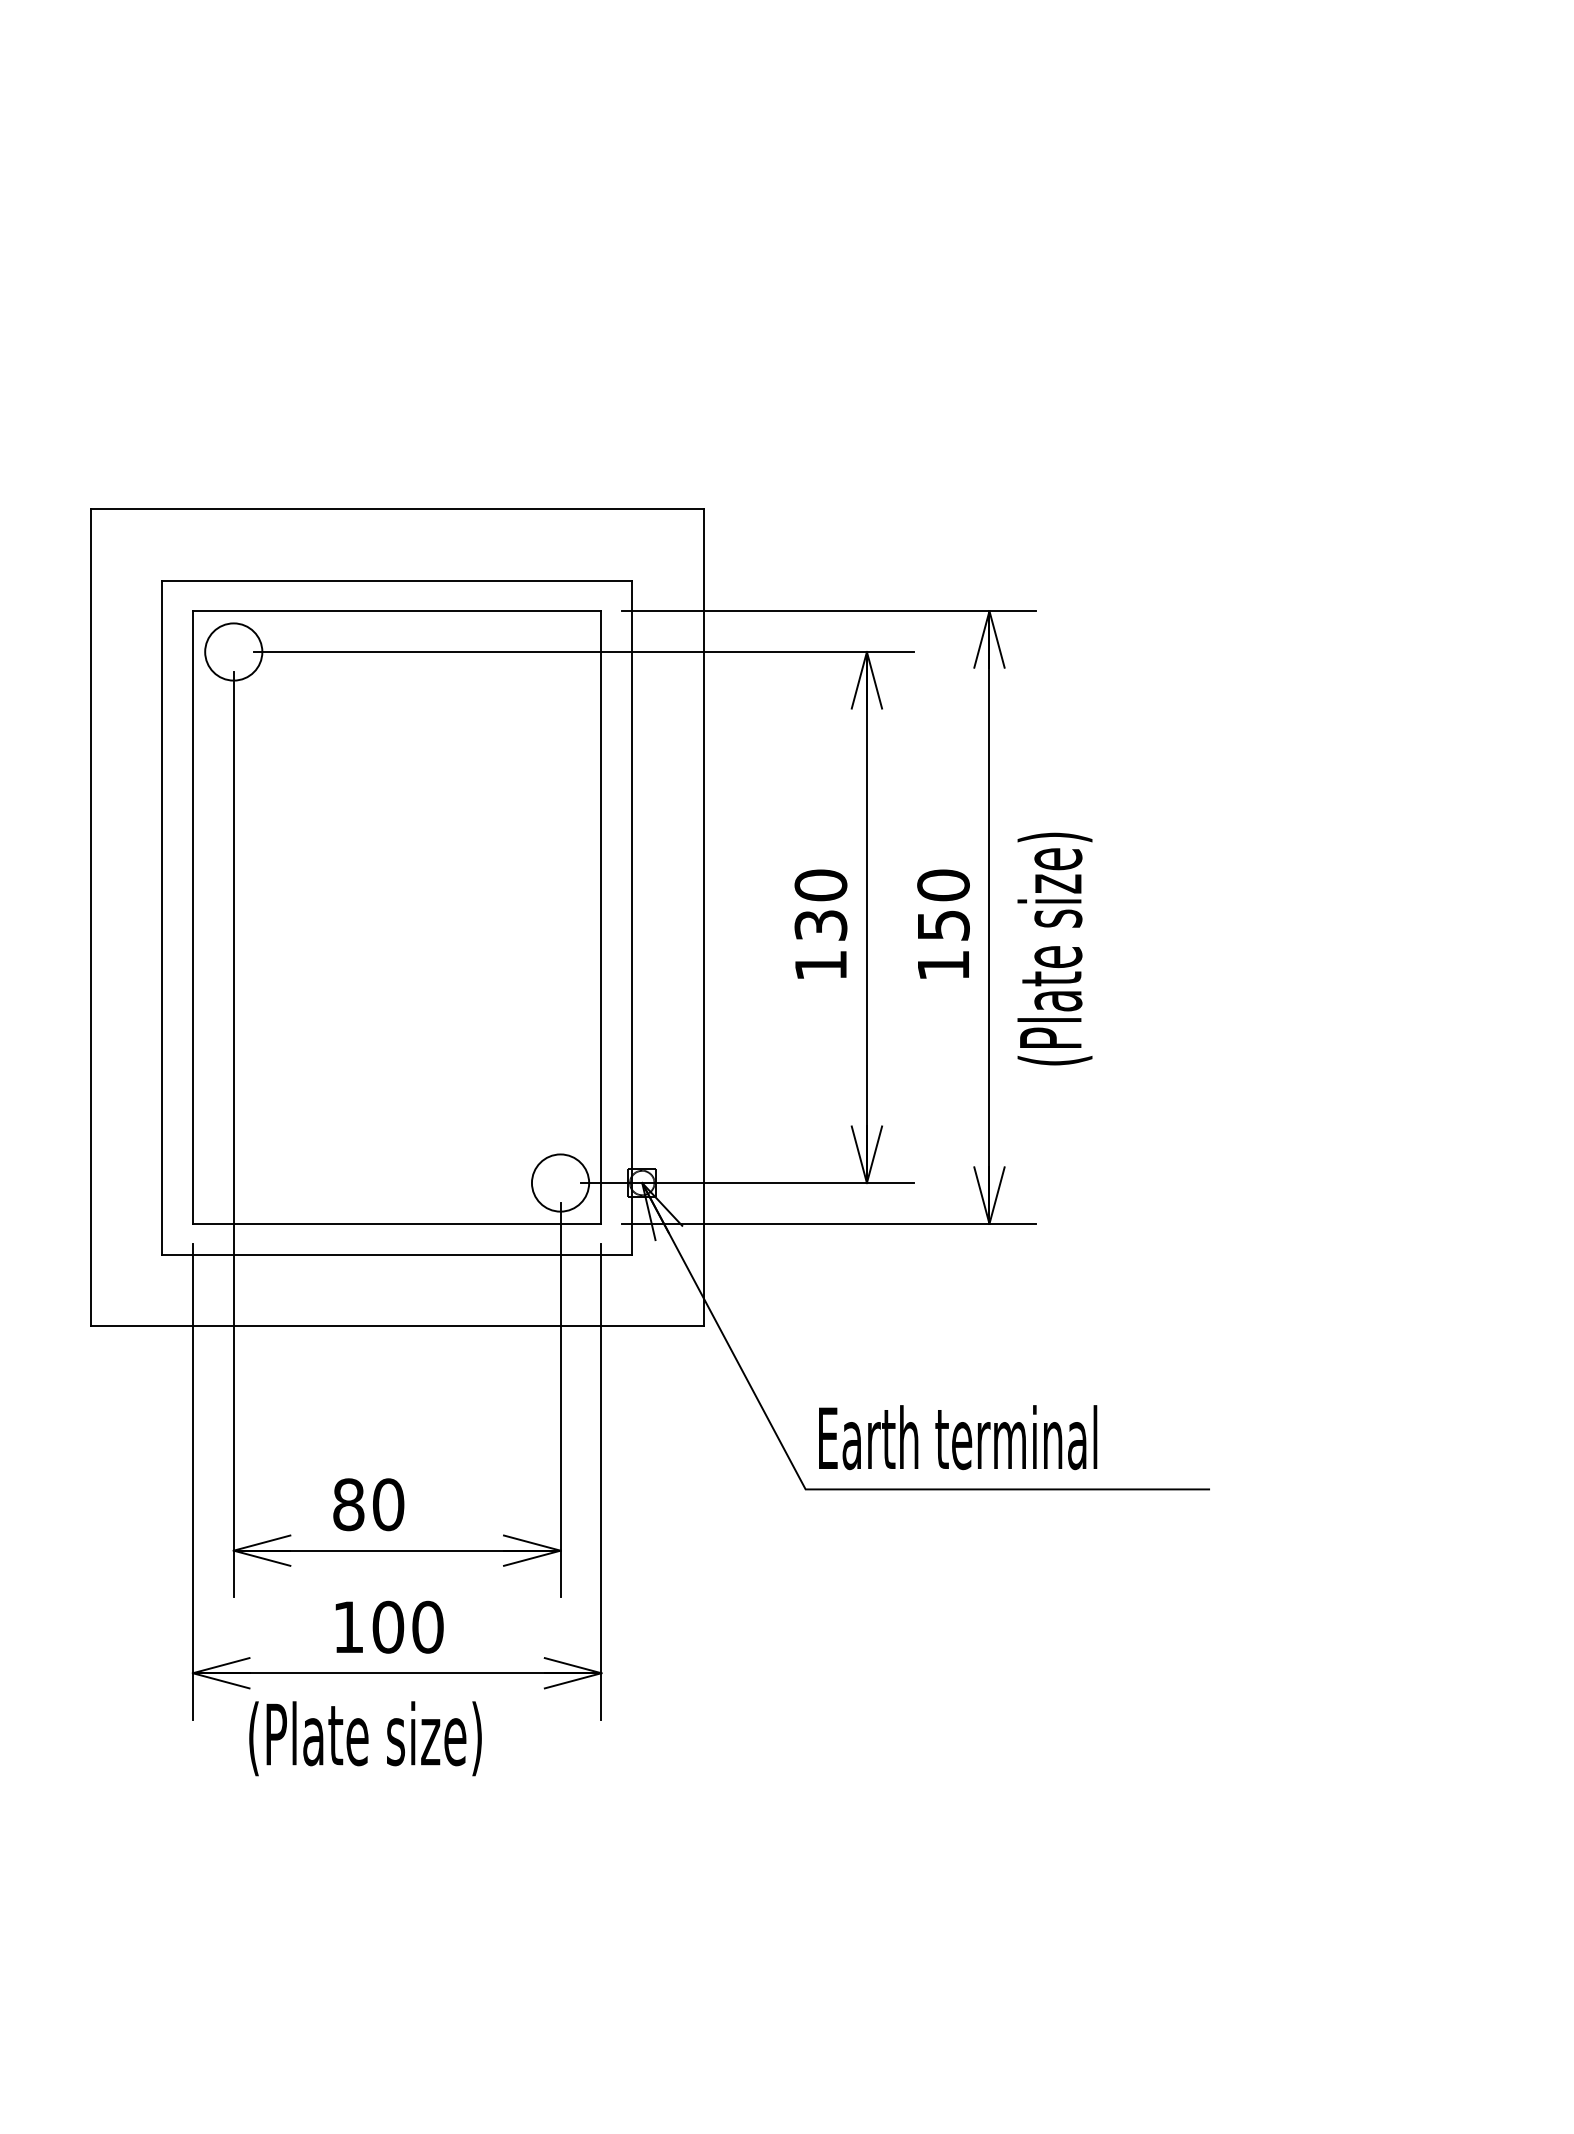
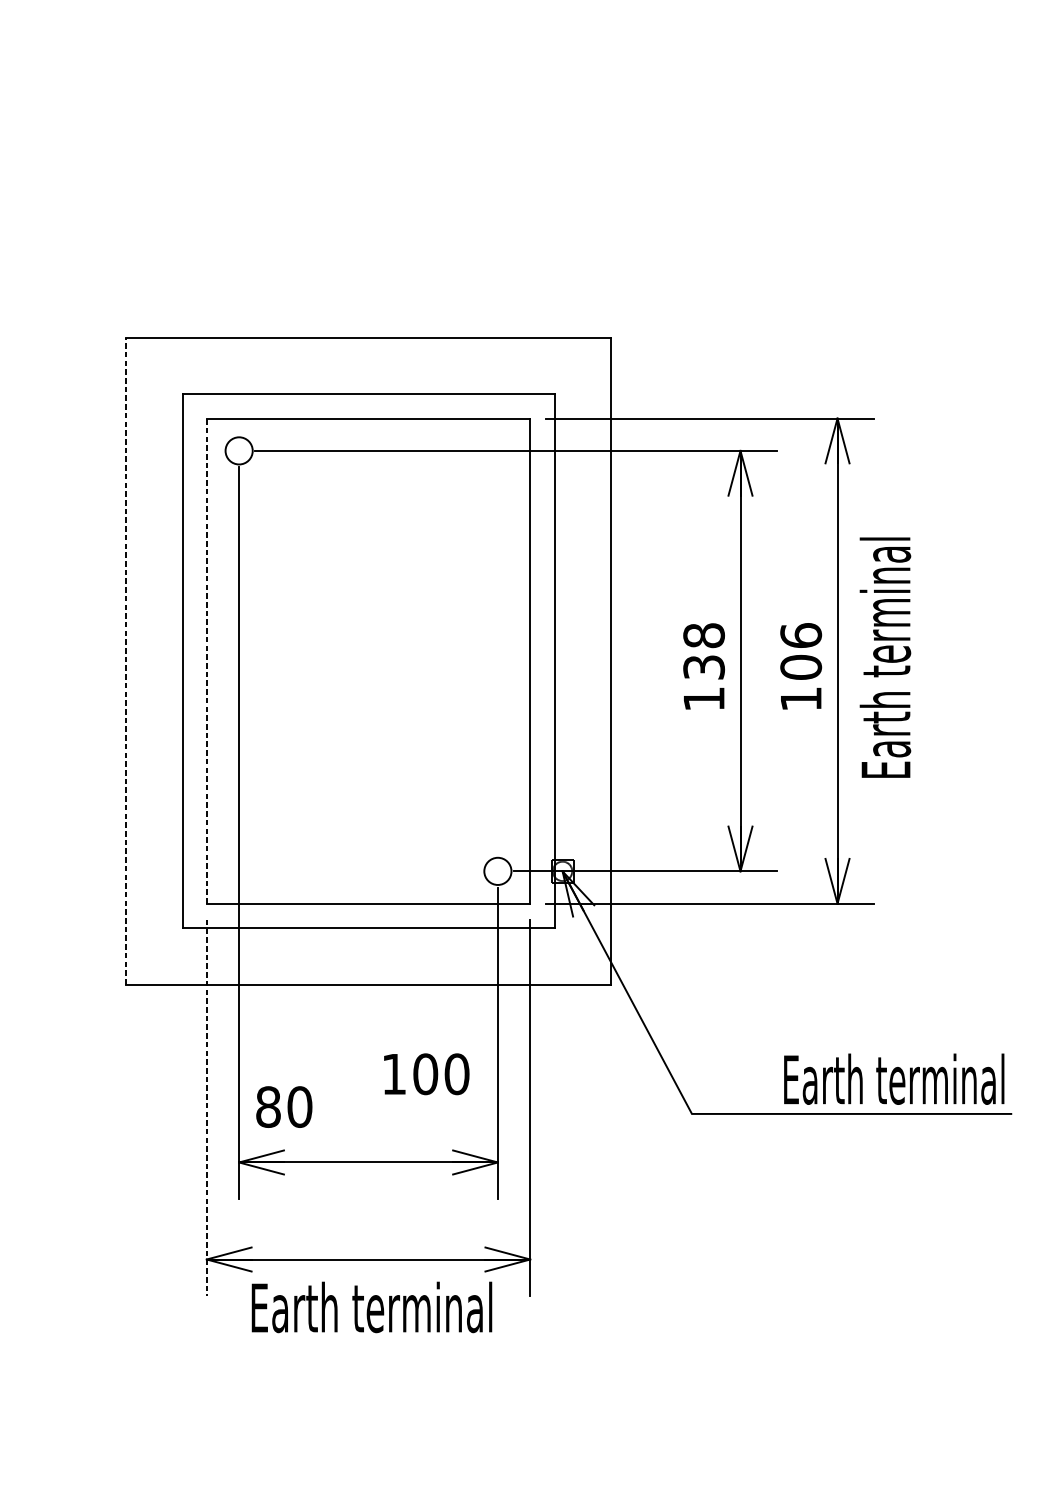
circle: (233, 651) -> (238, 450), size x0.6
text: (820, 885) -> (703, 635), 130 -> 138
text: (943, 905) -> (801, 651), 150 -> 106
text: (1054, 913) -> (889, 657), (Plate size) -> Earth terminal
line: (90, 917) -> (125, 661), solid -> dashed
line: (192, 917) -> (206, 661), solid -> dashed
circle: (560, 1182) -> (497, 870), size x0.6
text: (958, 1437) -> (894, 1079), moved
line: (192, 1482) -> (206, 1108), solid -> dashed
text: (368, 1504) -> (284, 1106), moved
text: (389, 1626) -> (426, 1073), moved
text: (401, 1738) -> (371, 1311), (Plate size) -> Earth terminal

